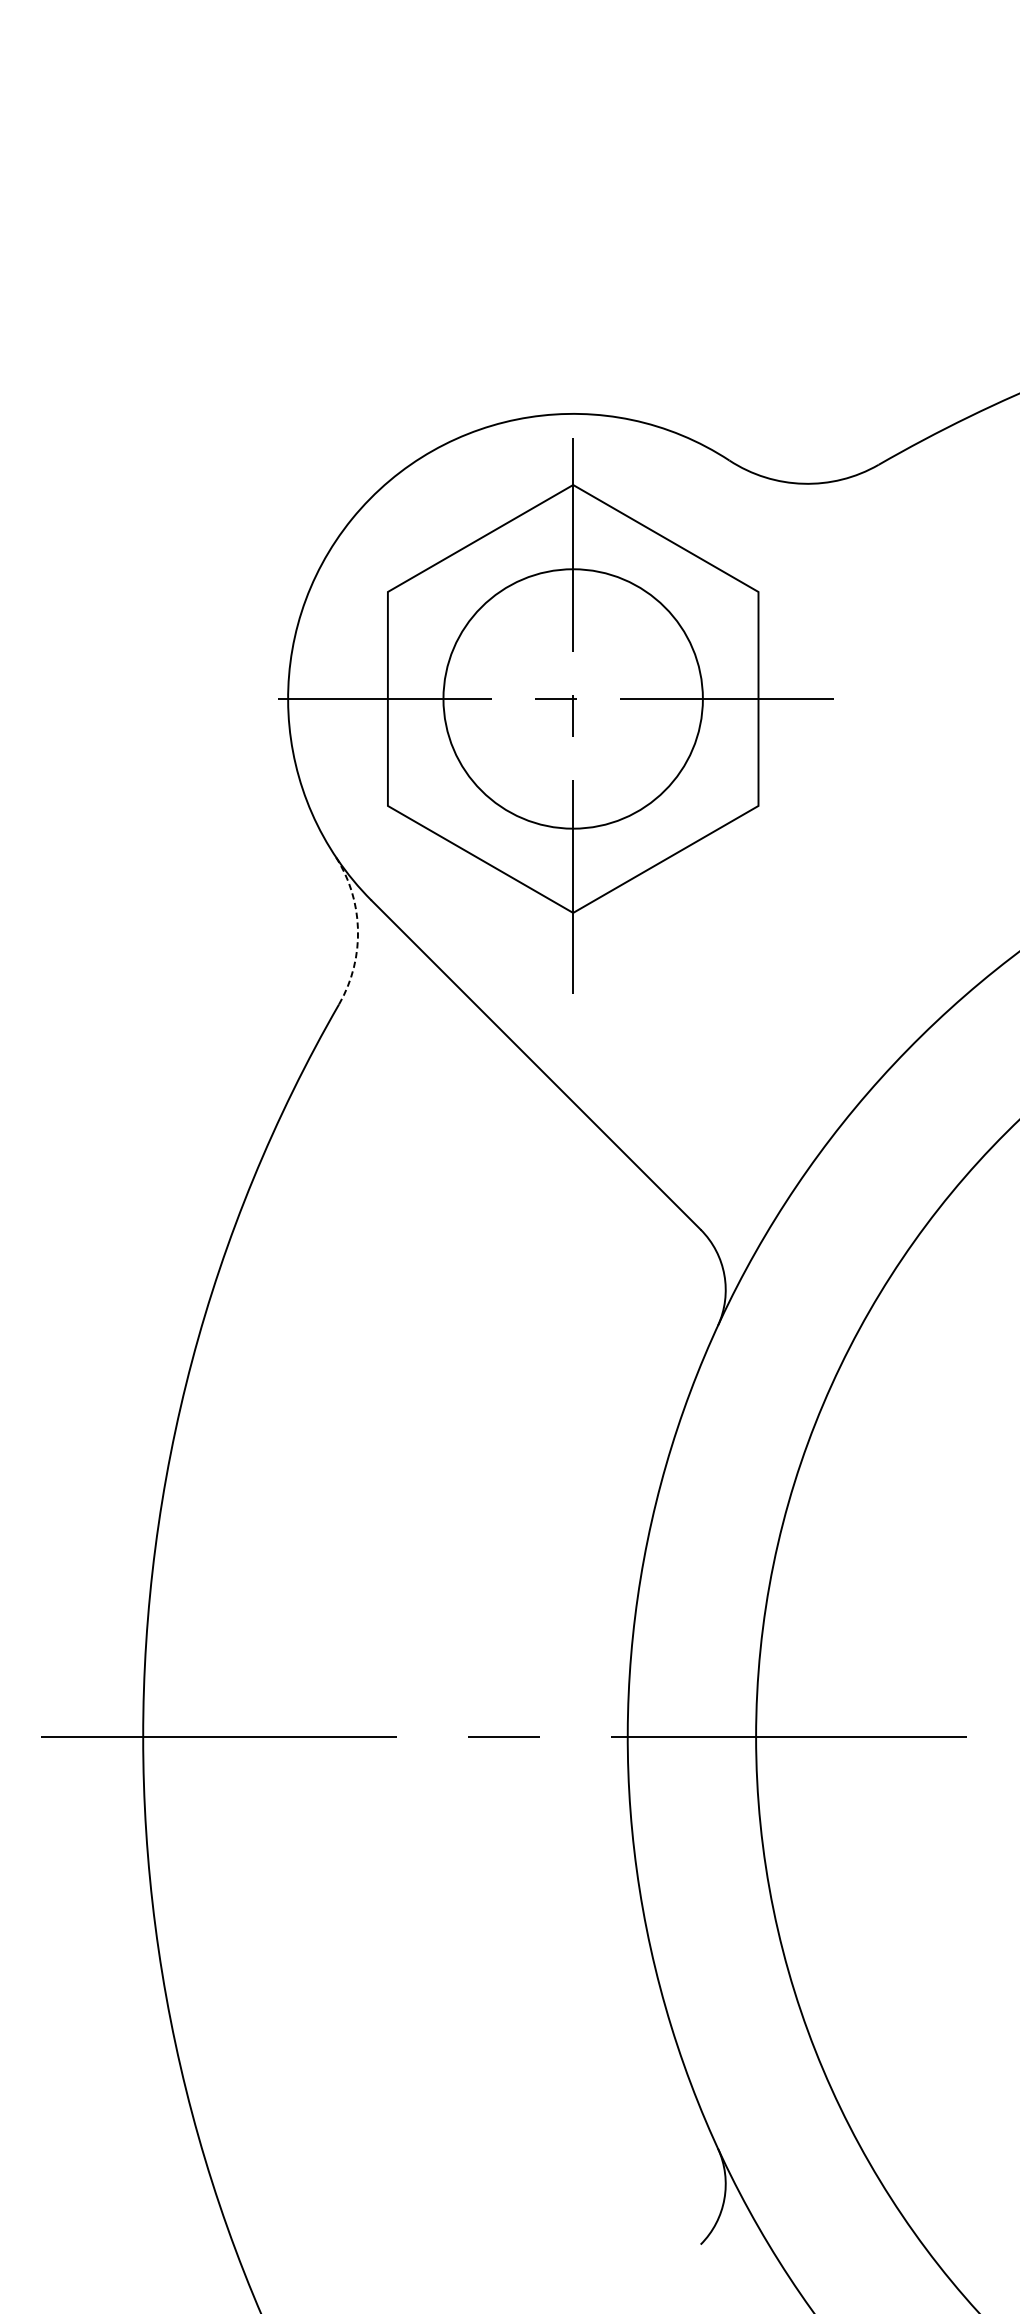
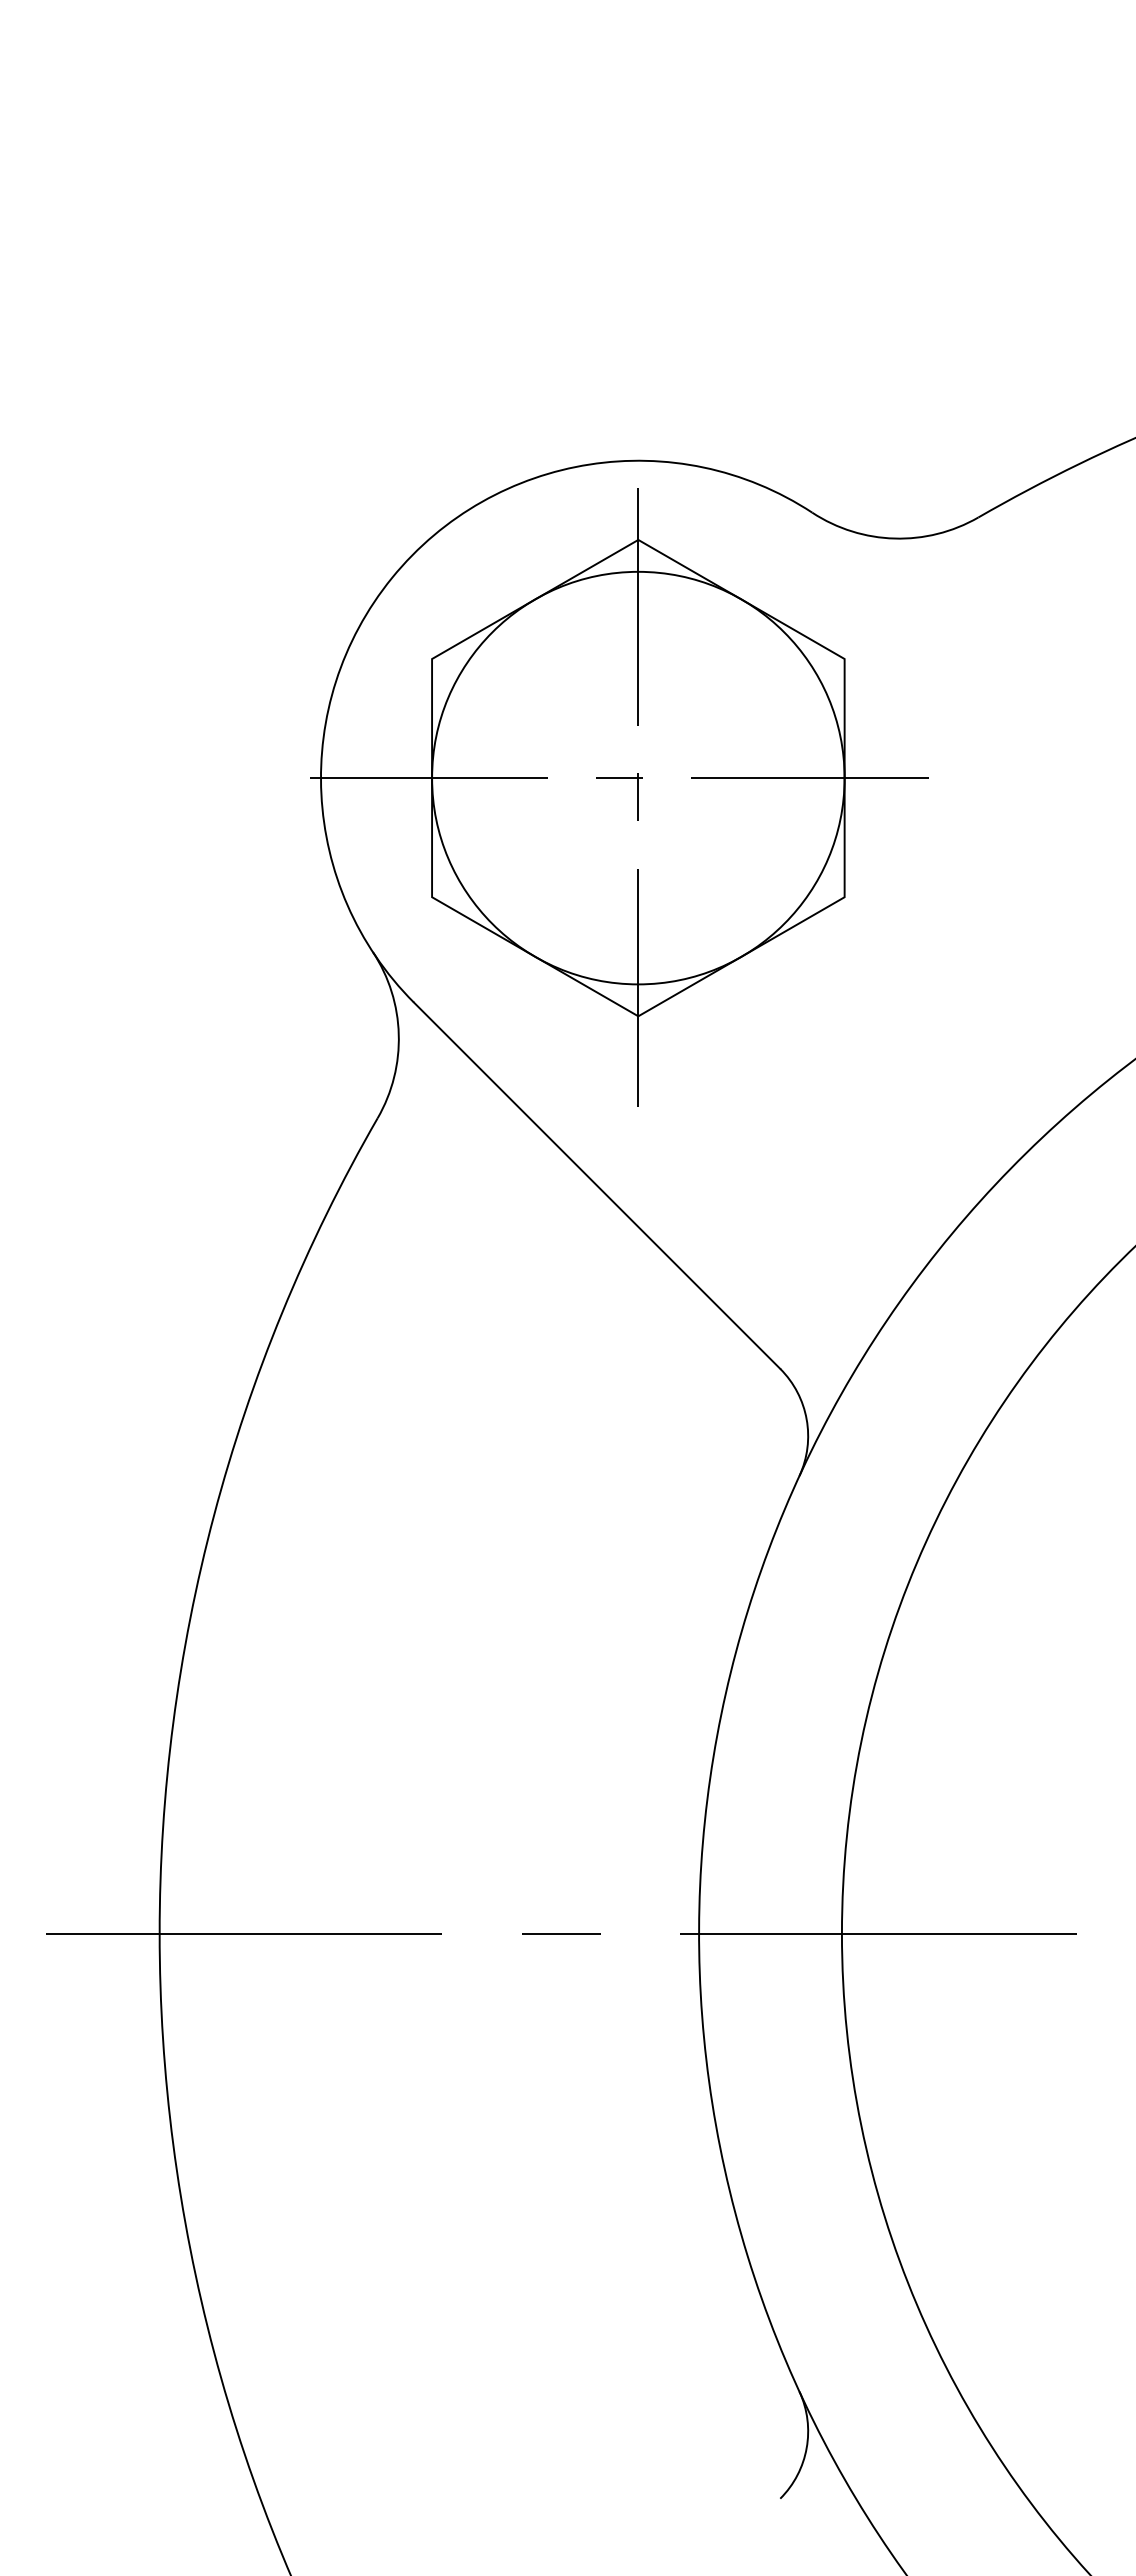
circle: (573, 698) -> (638, 777), size x1.43
arc: (357, 929) -> (398, 1034), dashed -> solid

